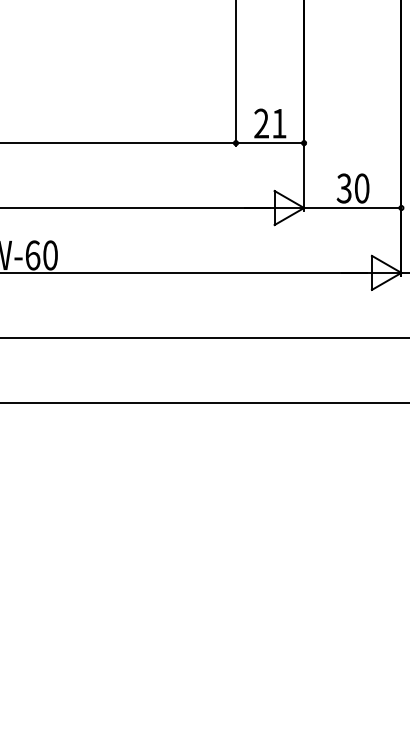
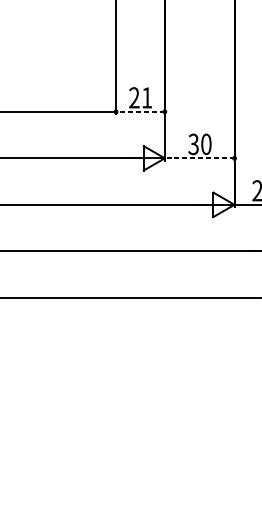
line: (269, 143) -> (140, 112), solid -> dashed
line: (352, 208) -> (199, 158), solid -> dashed

